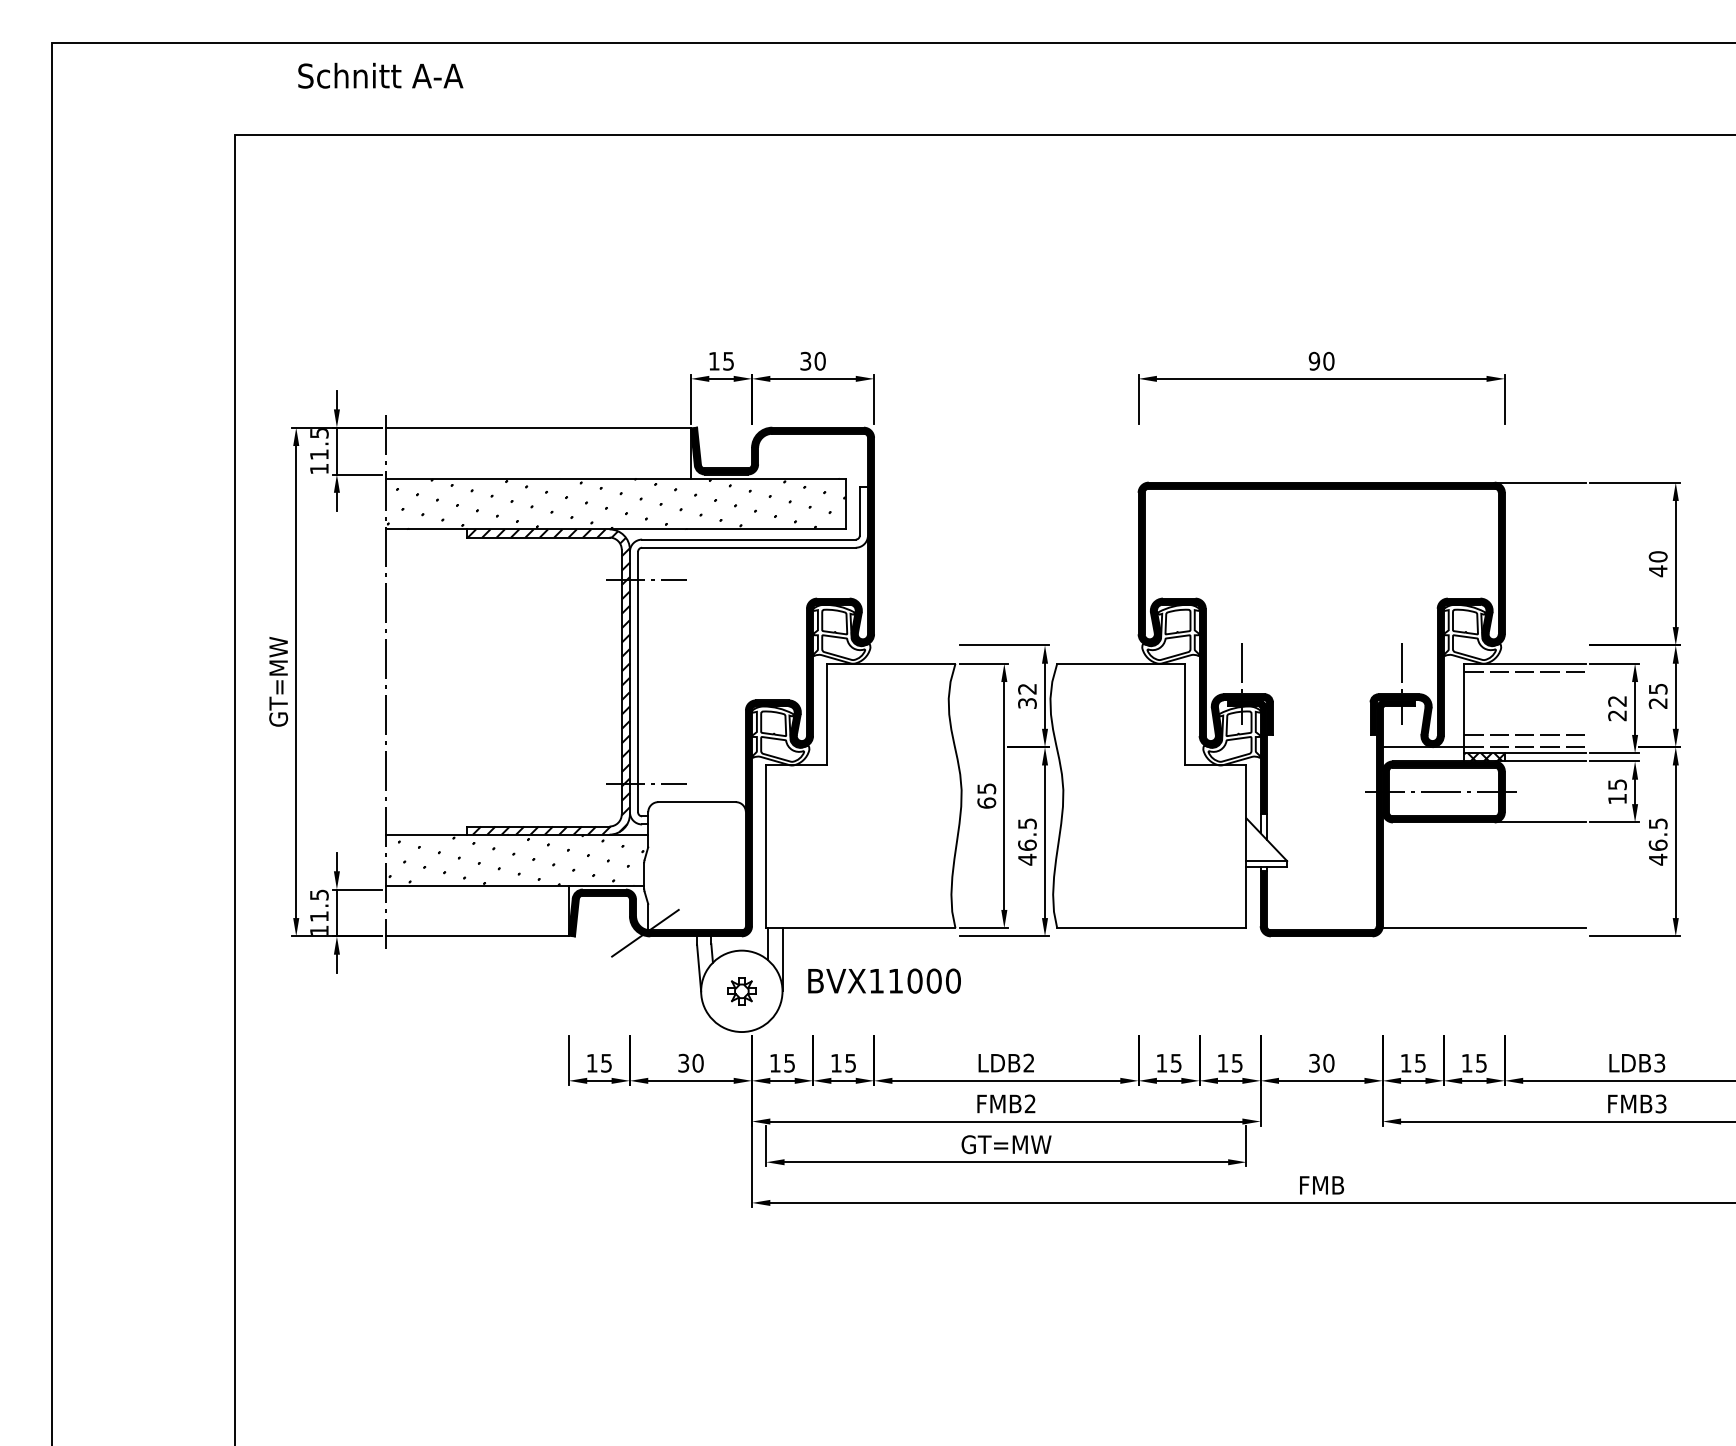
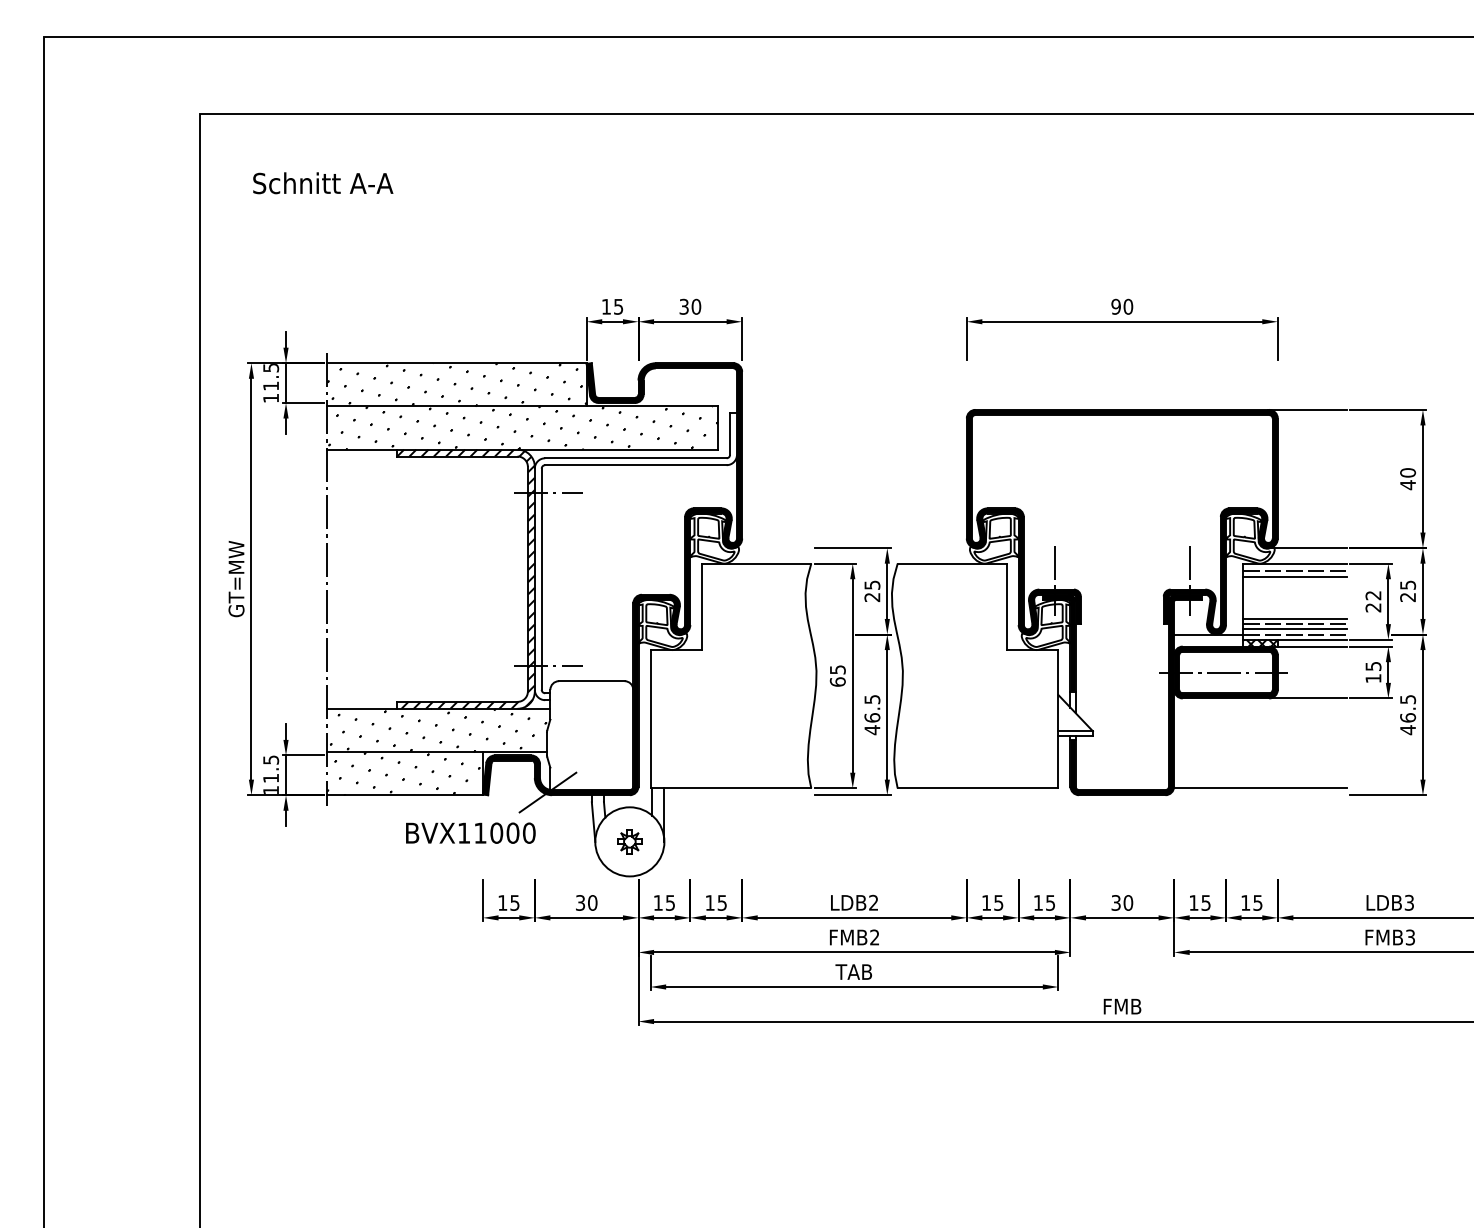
text: (380, 75) -> (323, 183), moved
hatch: (537, 452) -> (456, 384), added
line: (1539, 645) -> (1307, 548), added
line: (1525, 680) -> (1295, 577), added
text: (1027, 695) -> (872, 590), 32 -> 25
line: (1525, 728) -> (1295, 618), added
line: (1525, 741) -> (1295, 629), added
hatch: (476, 910) -> (404, 773), added
text: (884, 980) -> (470, 832), moved
text: (1006, 1144) -> (854, 971), GT=MW -> TAB

